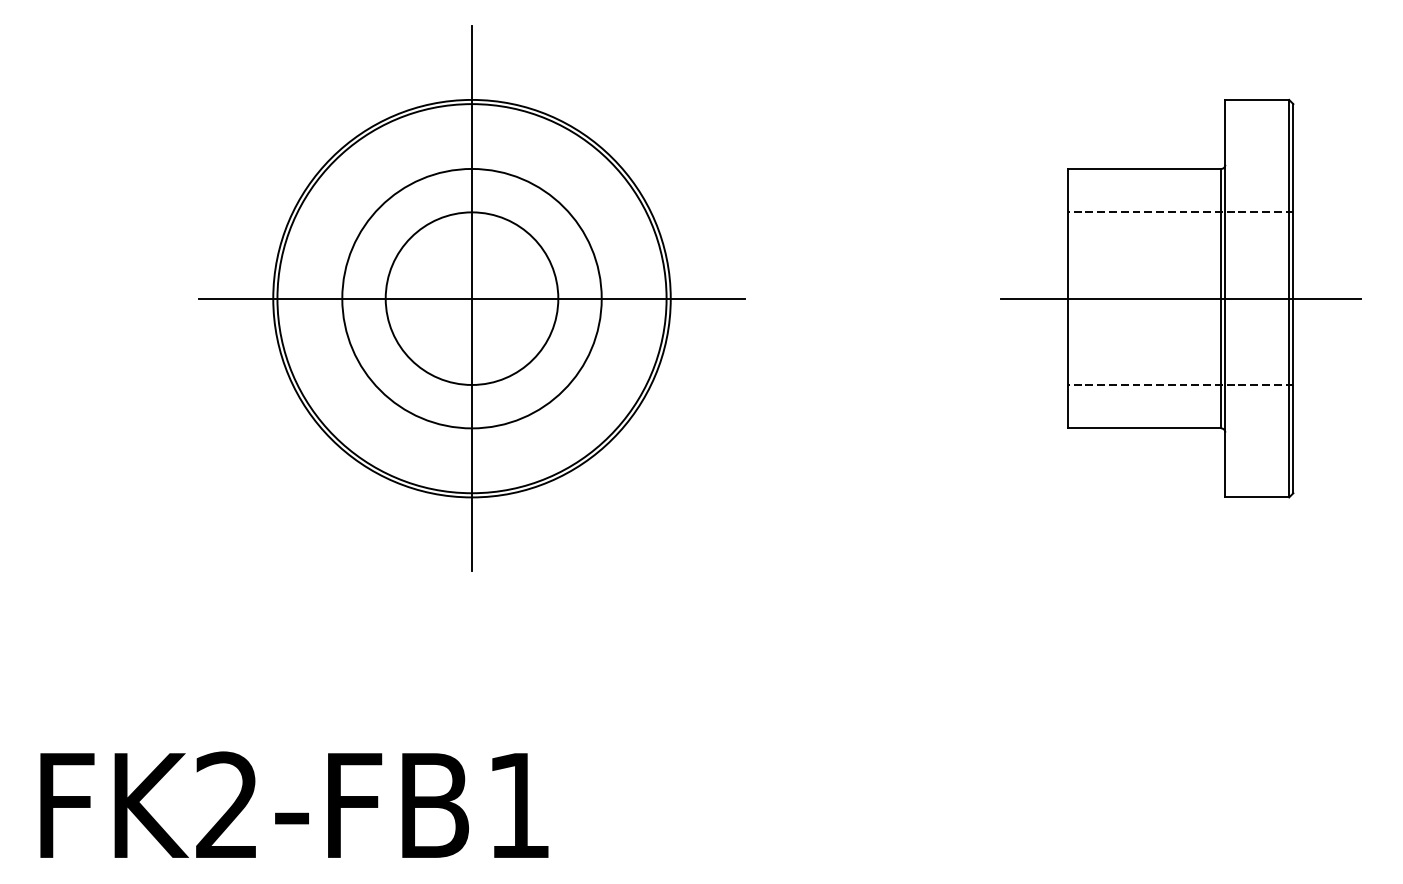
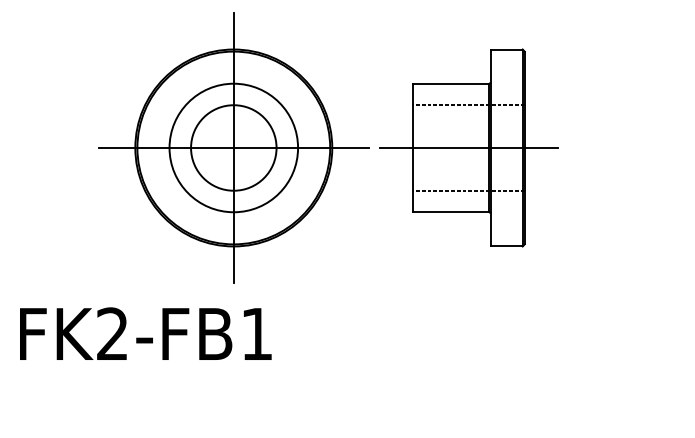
part: (1179, 297) -> (468, 147), moved
text: (293, 804) -> (145, 333), moved

